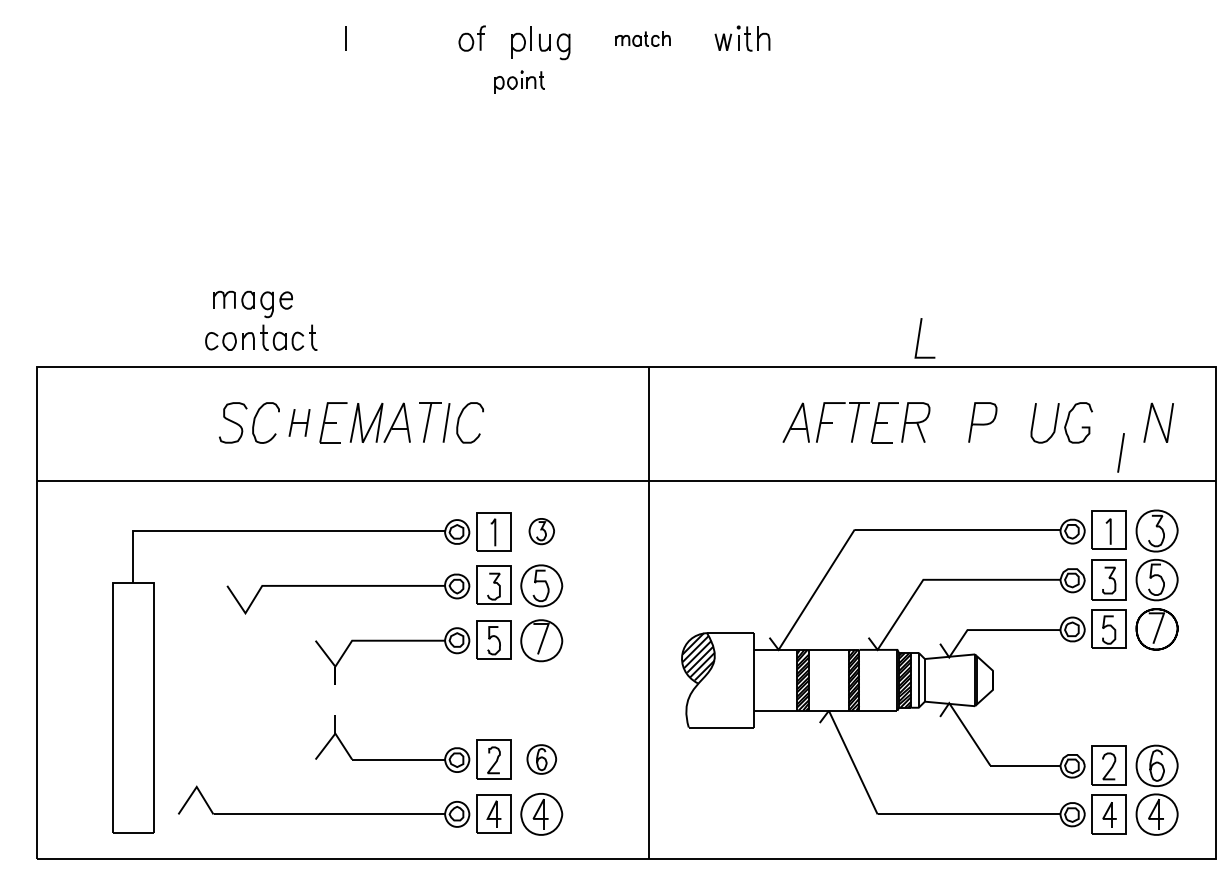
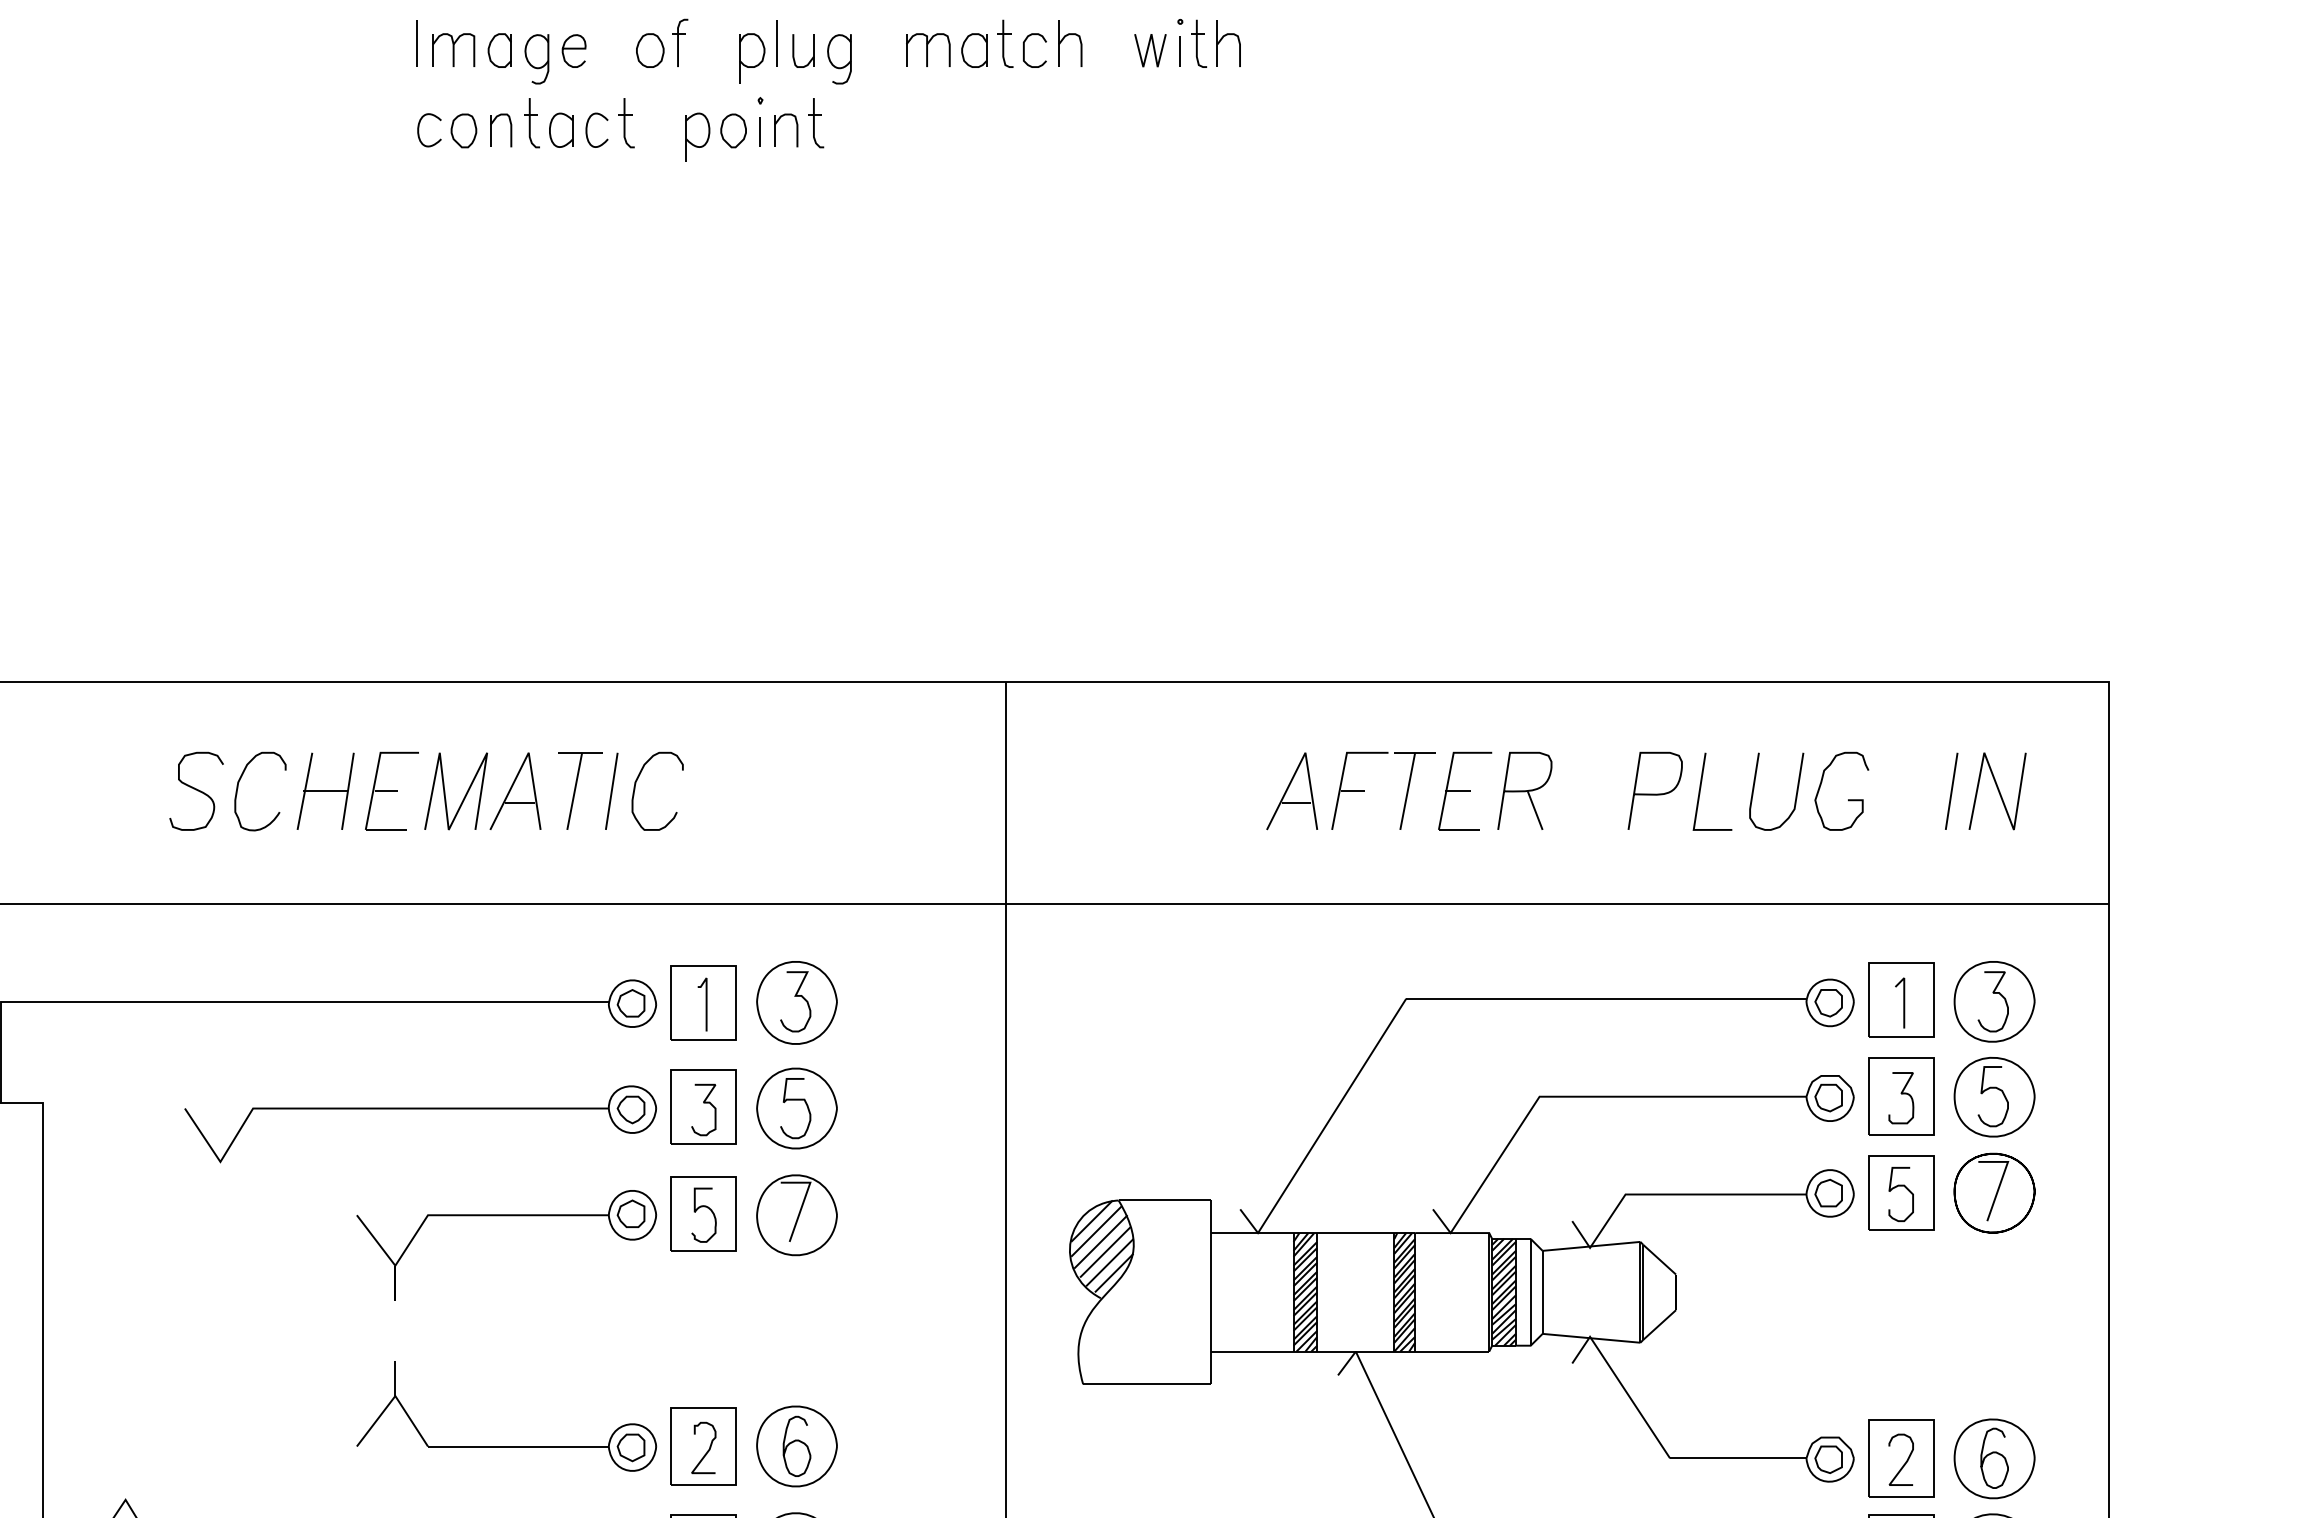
part: (642, 38) -> (993, 43), size x1.67
part: (519, 81) -> (753, 126), size x1.43
part: (261, 320) -> (525, 89), moved
curve: (919, 338) -> (1701, 792), moved
part: (299, 422) -> (325, 790), size x1.43
line: (1120, 452) -> (1950, 790), moved
part: (541, 531) -> (796, 1002), size x1.67
part: (541, 759) -> (796, 1446), size x1.43

